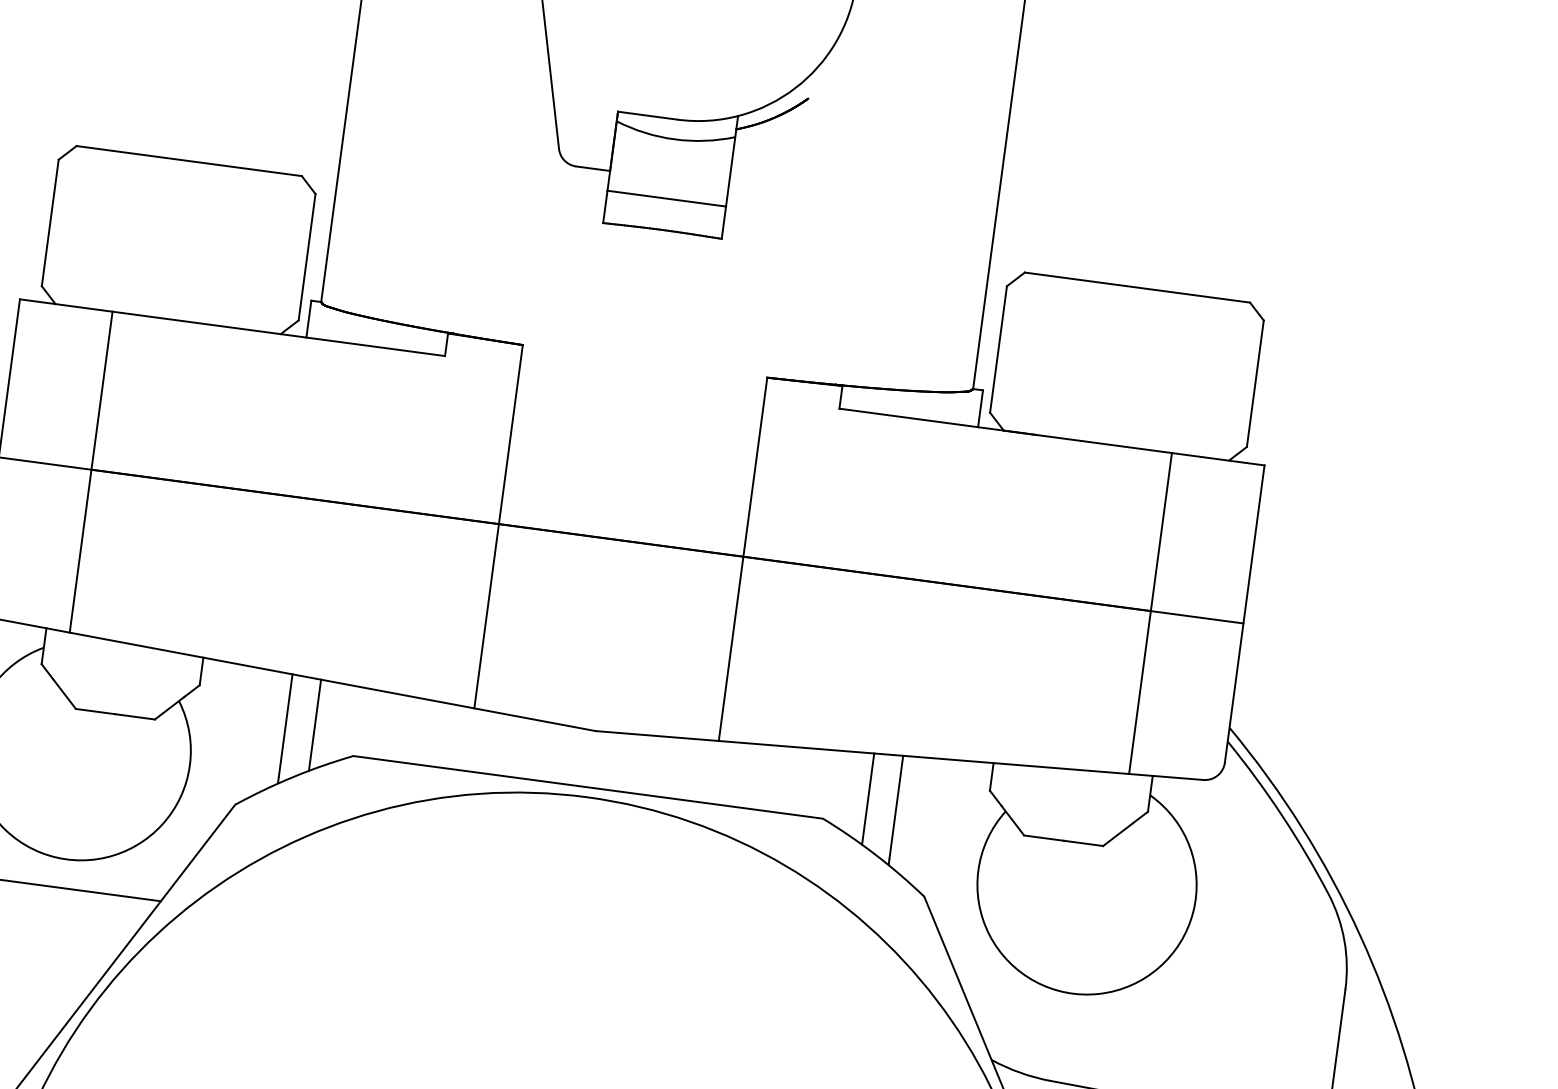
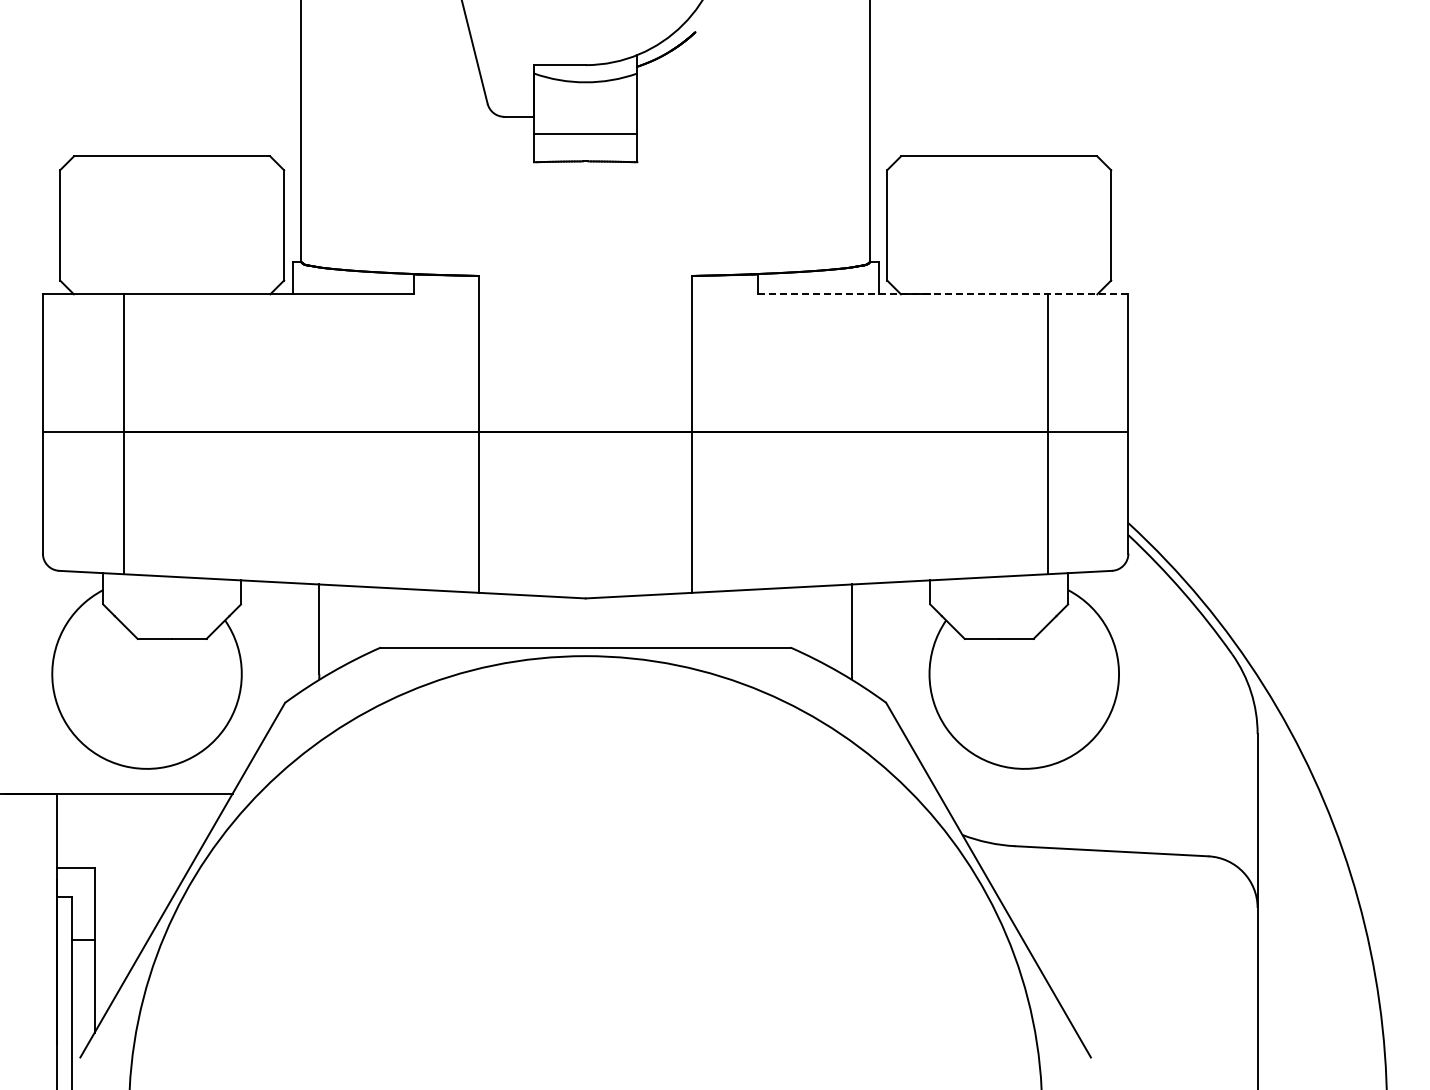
line: (1051, 437) -> (942, 294), solid -> dashed
line: (315, 725) -> (344, 625), removed
line: (867, 798) -> (826, 625), removed

